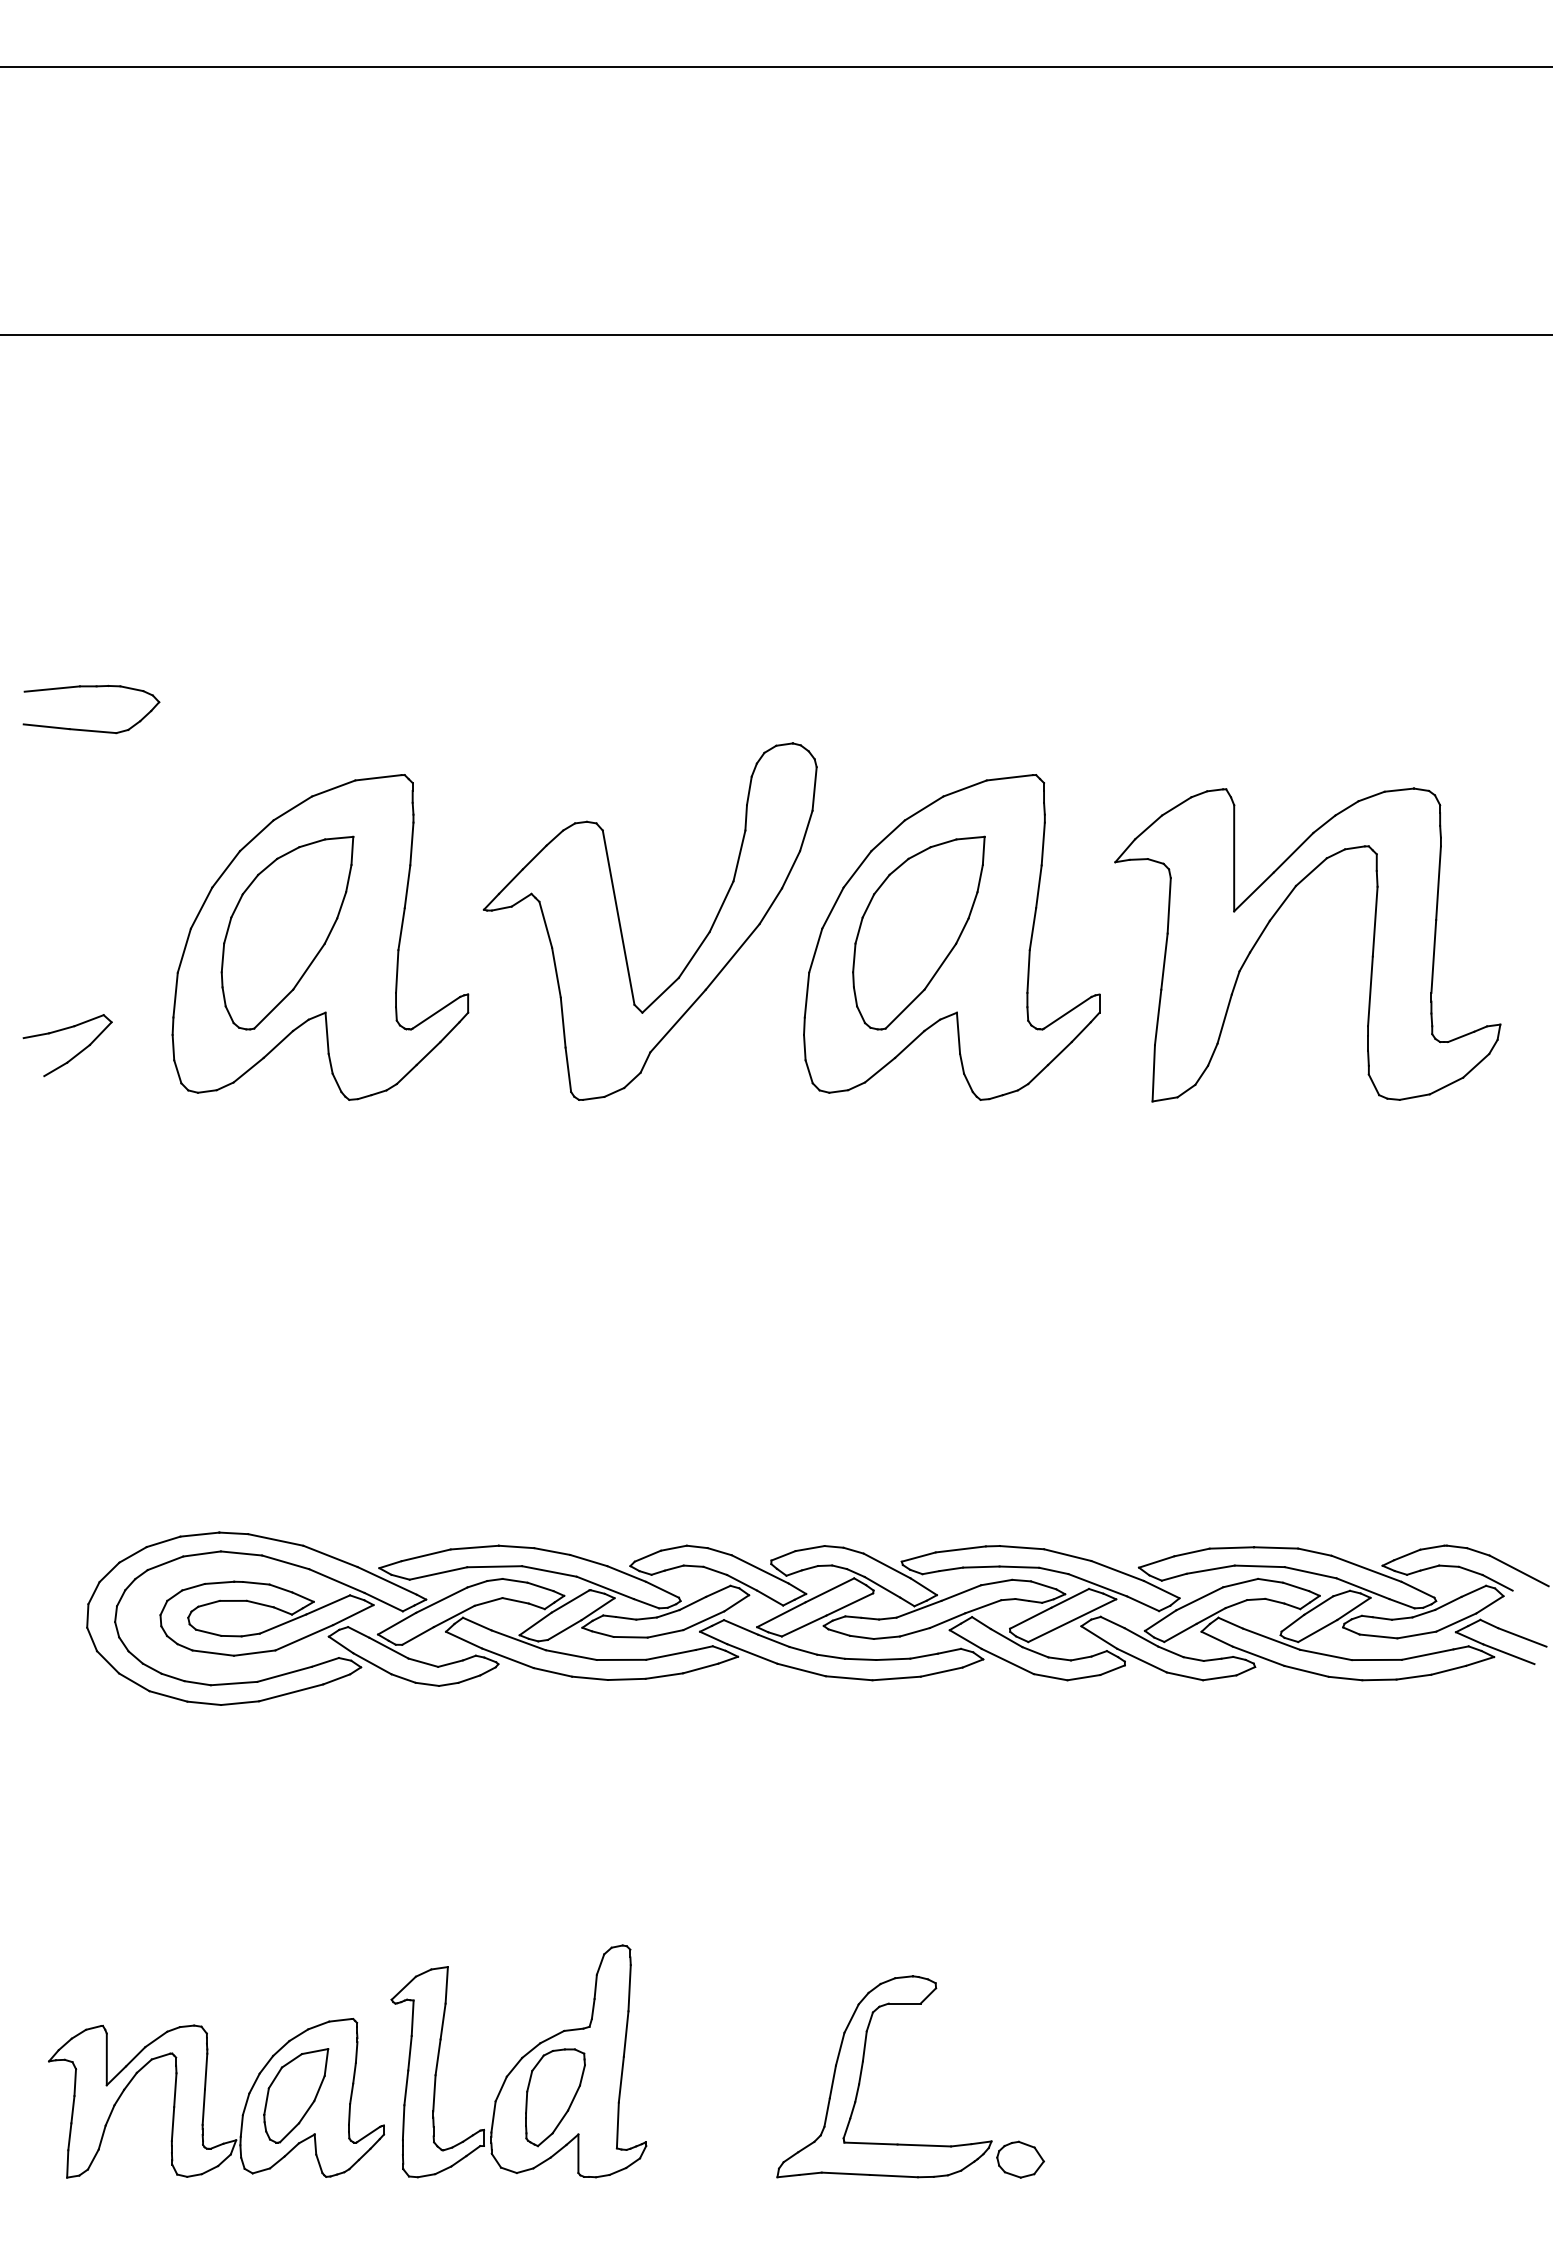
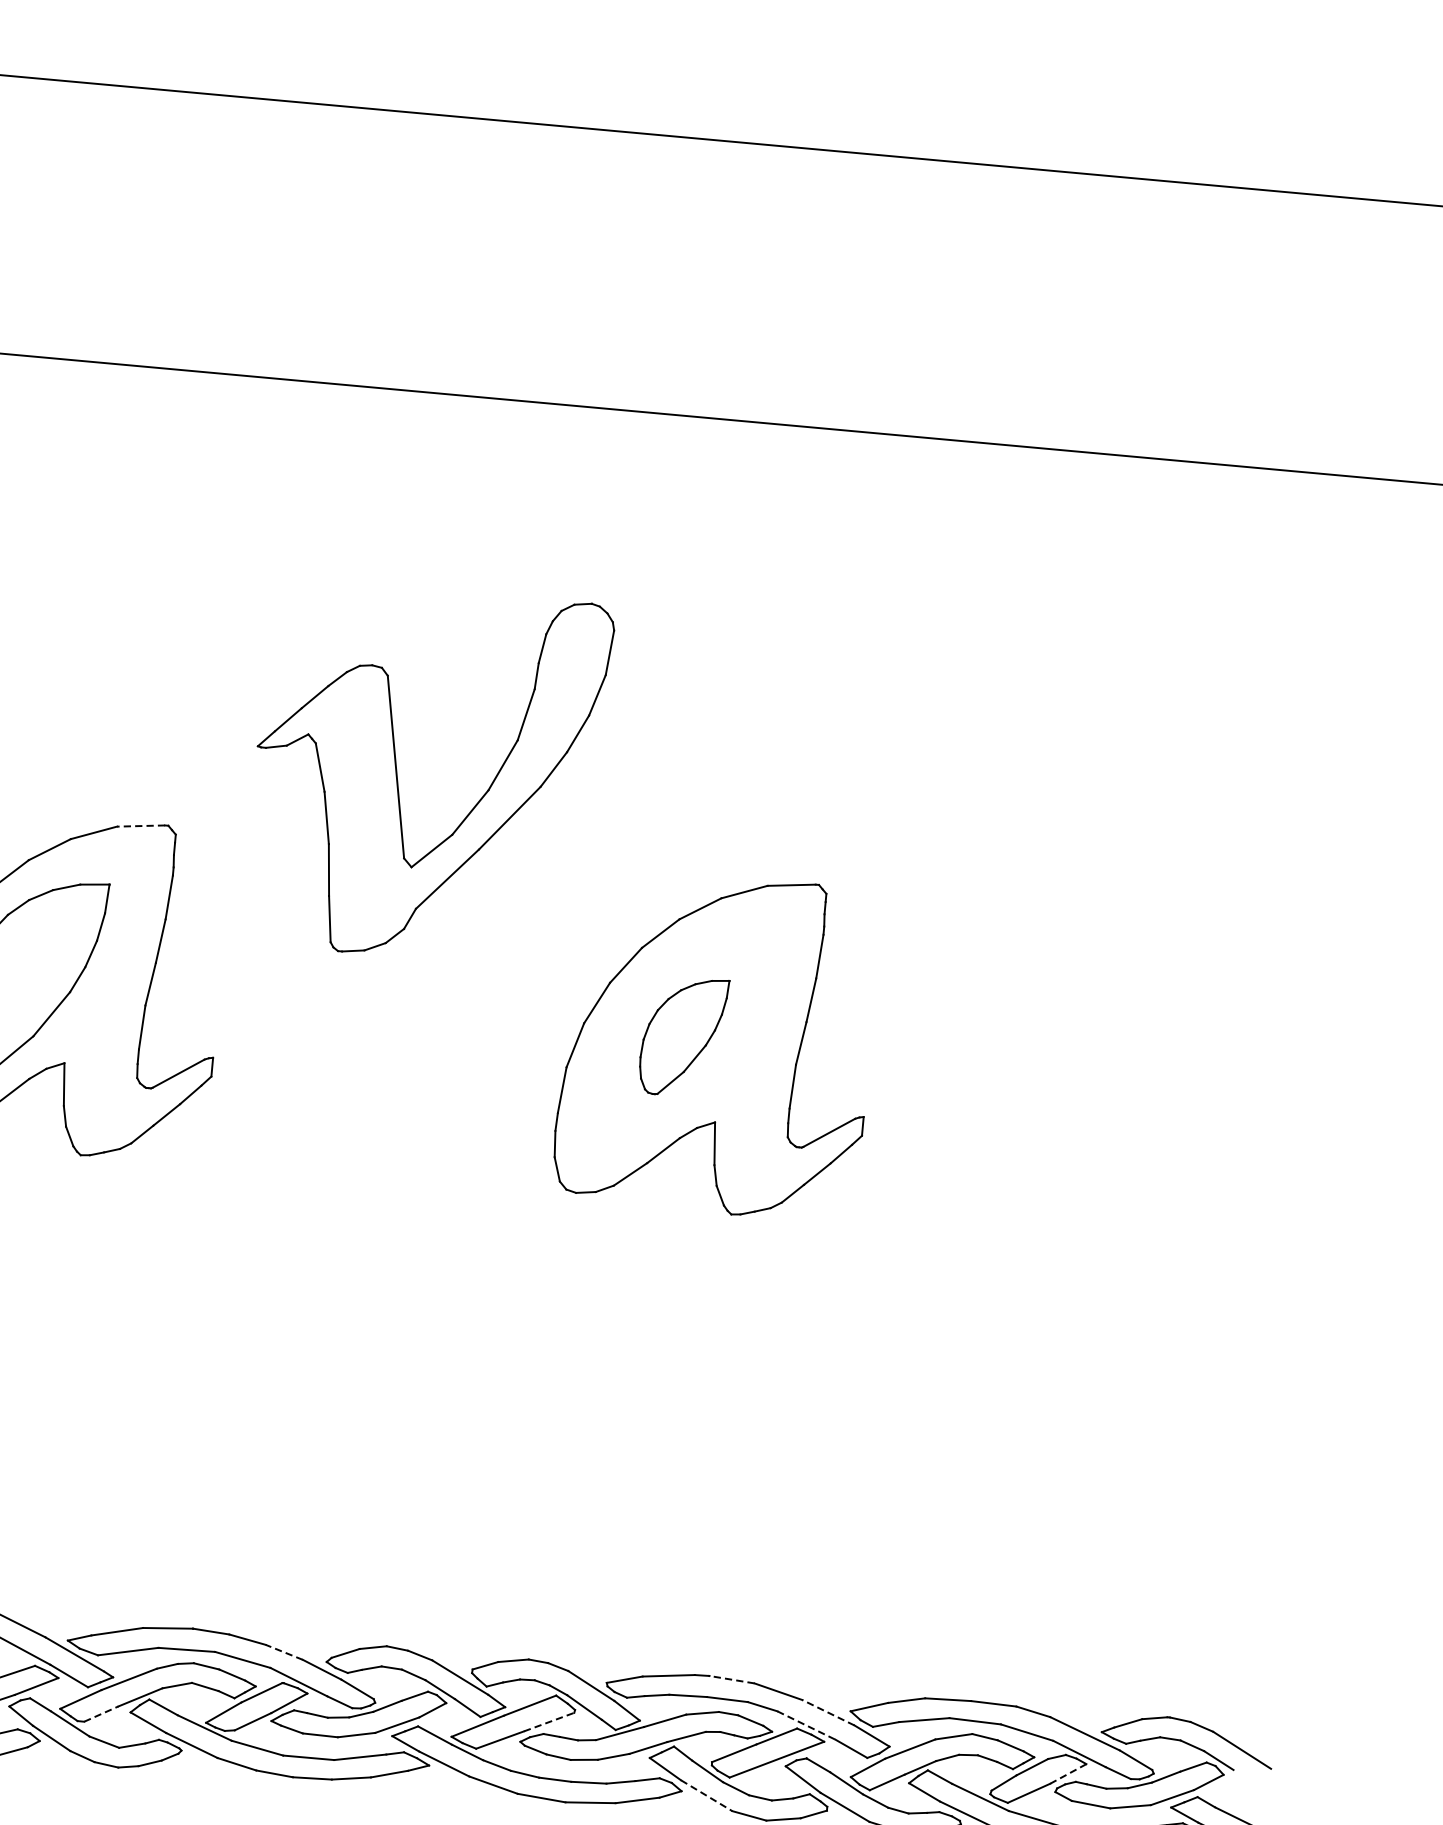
line: (378, 777) -> (141, 825), solid -> dashed
part: (1272, 919) -> (1049, 1055), removed
part: (621, 926) -> (398, 776), moved
part: (918, 932) -> (683, 1036), size x0.6
line: (1021, 1547) -> (731, 1679), solid -> dashed
line: (588, 1560) -> (284, 1652), solid -> dashed
line: (1117, 1570) -> (828, 1712), solid -> dashed
line: (1098, 1585) -> (807, 1725), solid -> dashed
line: (849, 1604) -> (548, 1722), solid -> dashed
line: (1353, 1608) -> (1067, 1773), solid -> dashed
line: (418, 1635) -> (101, 1713), solid -> dashed
line: (1007, 1661) -> (706, 1795), solid -> dashed

